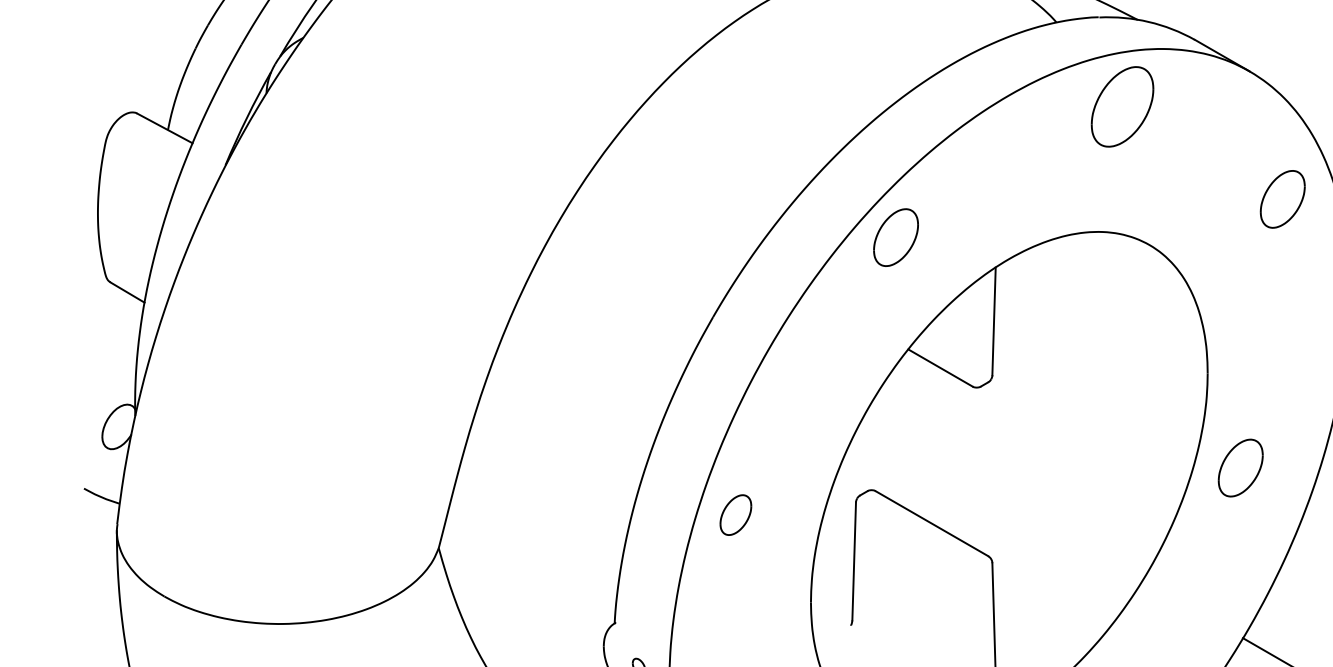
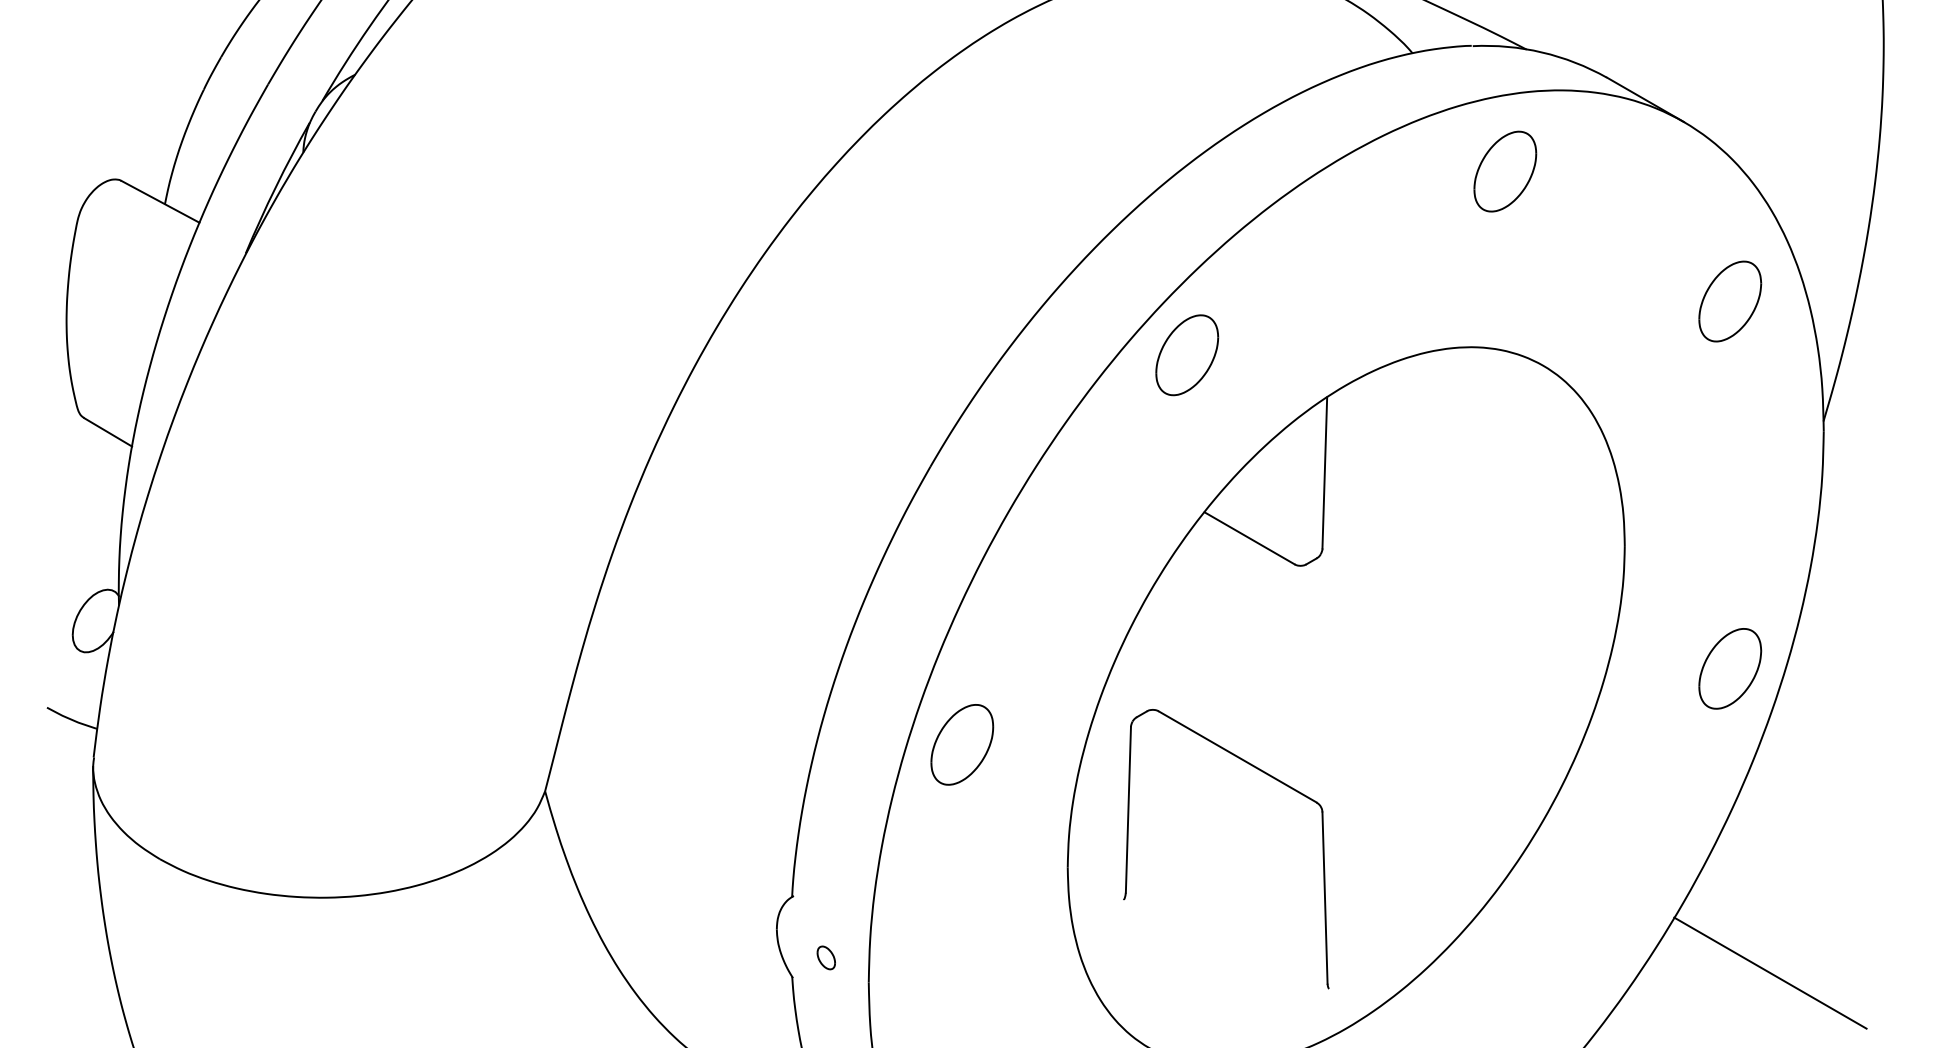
part: (1122, 106) -> (1505, 171), size x0.71
part: (1240, 467) -> (1730, 668), moved
part: (736, 514) -> (962, 744), size x1.43

